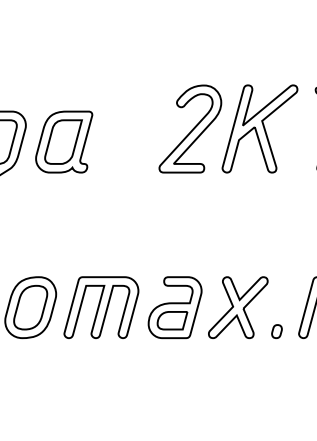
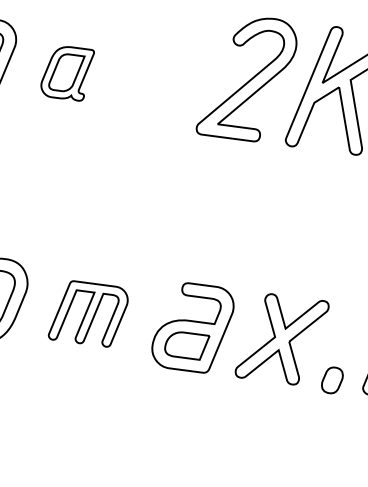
part: (64, 141) -> (67, 72), size x0.6
part: (101, 307) -> (88, 313), size x0.7
part: (276, 331) -> (331, 380), size x1.4

